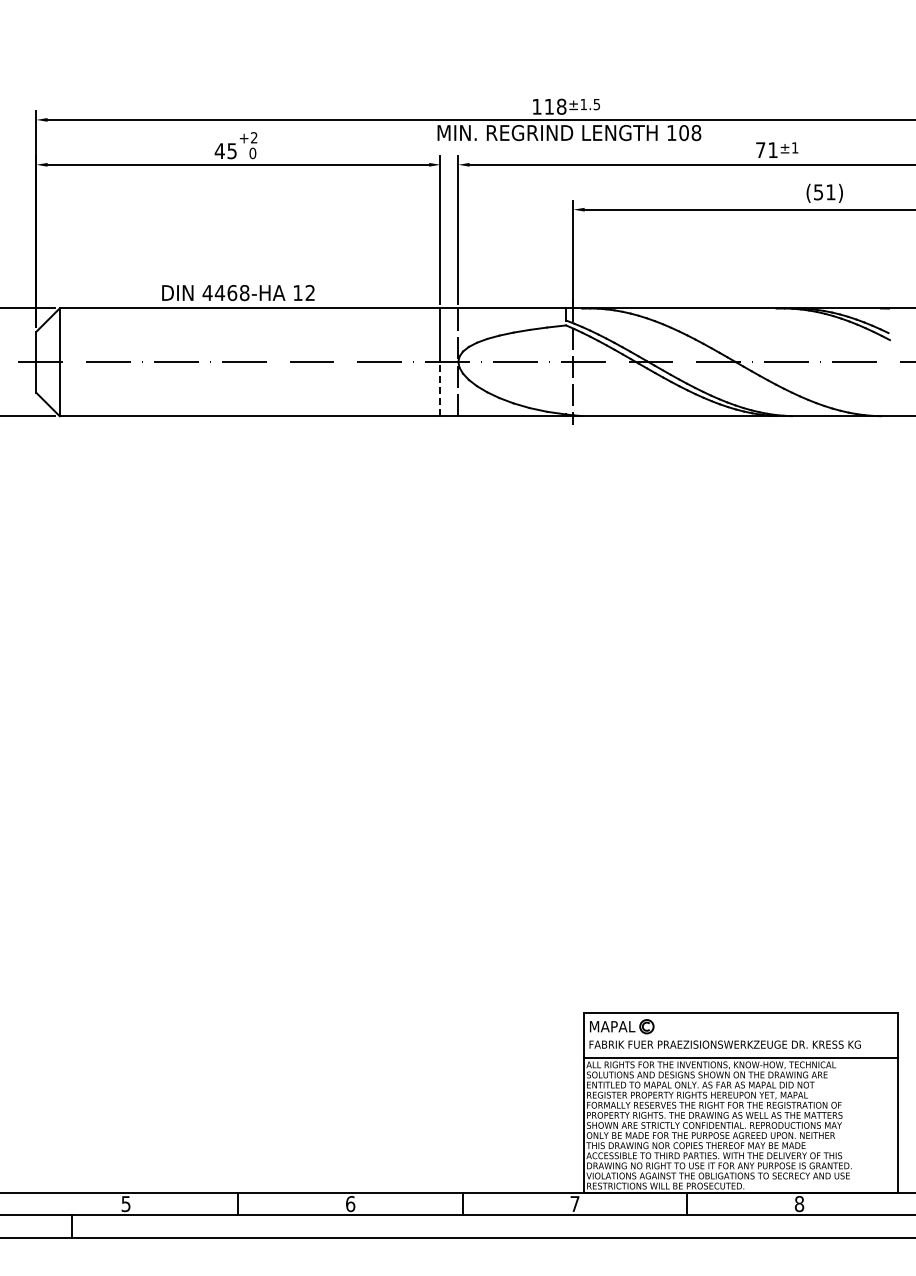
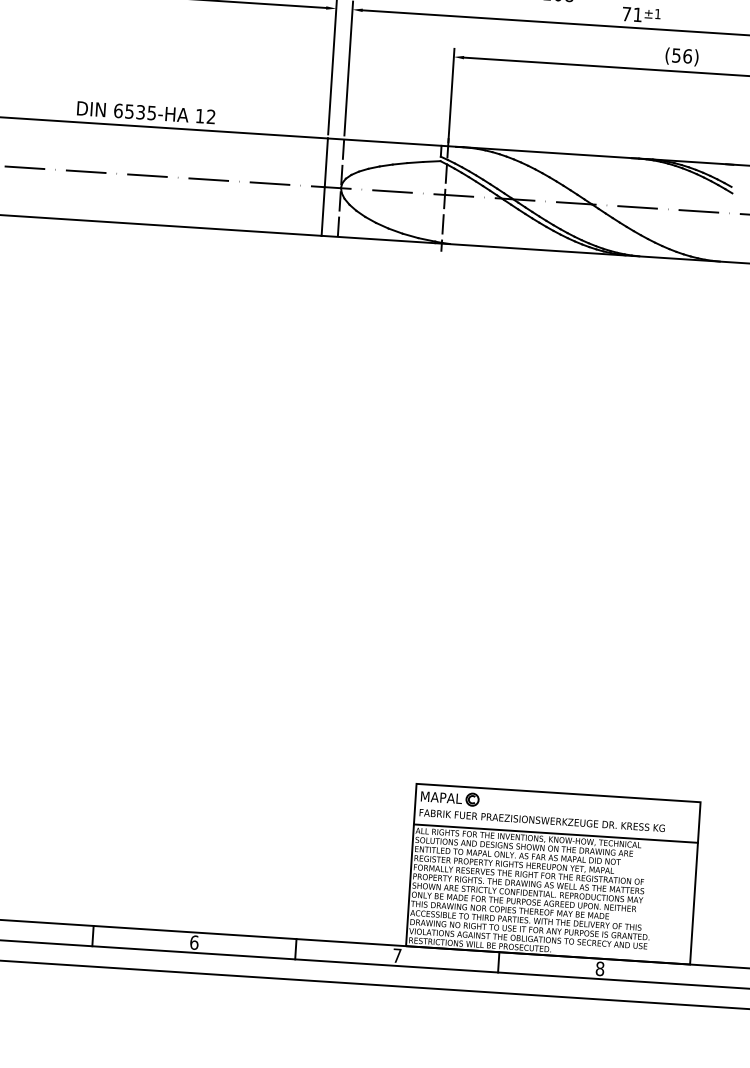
text: (830, 192) -> (687, 56), (51) -> (56)
text: (225, 293) -> (134, 112), 4468-HA -> 6535-HA
line: (440, 389) -> (323, 211), dashed -> solid

